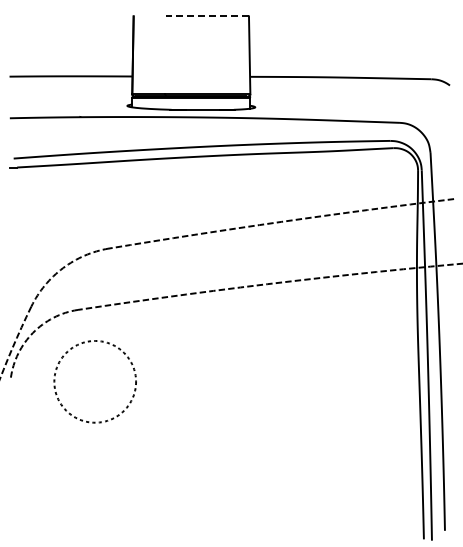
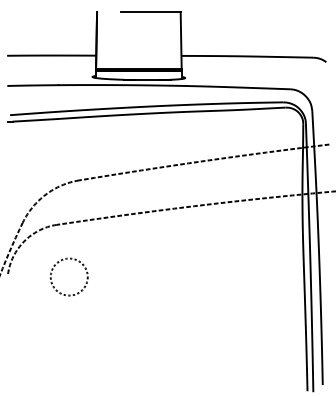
line: (207, 16) -> (150, 12), dashed -> solid
circle: (95, 381) -> (69, 276), size x0.62

